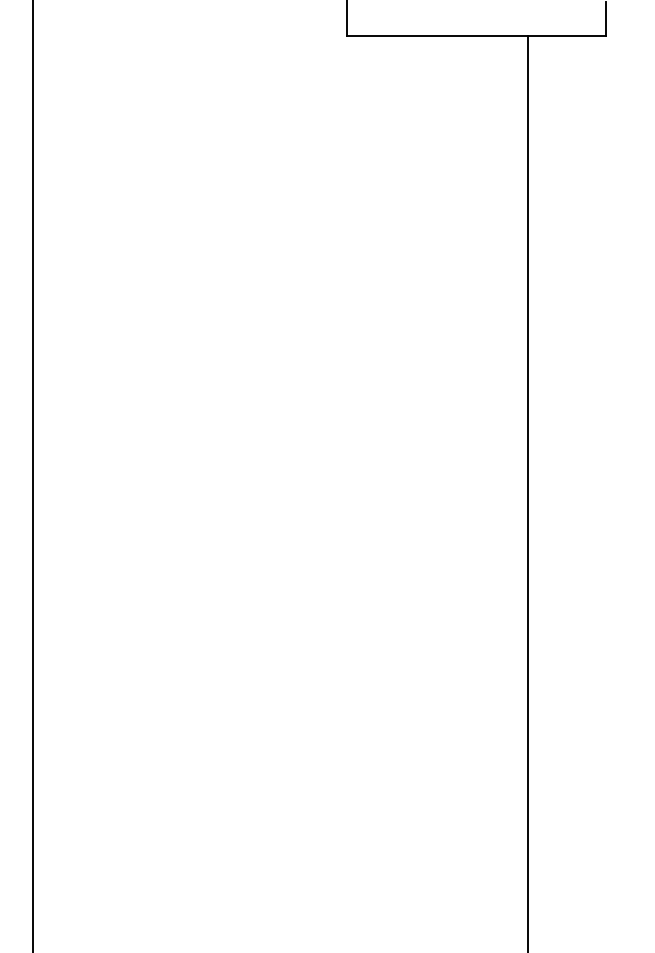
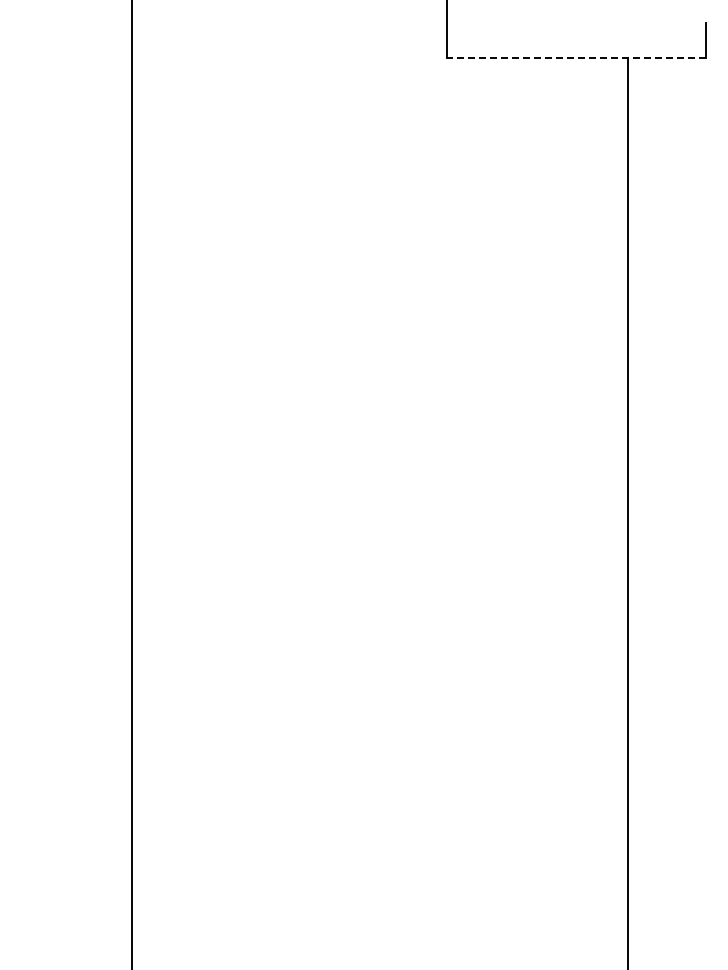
line: (476, 36) -> (576, 57), solid -> dashed

